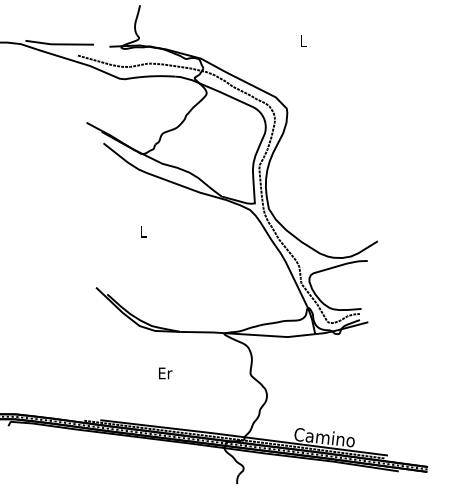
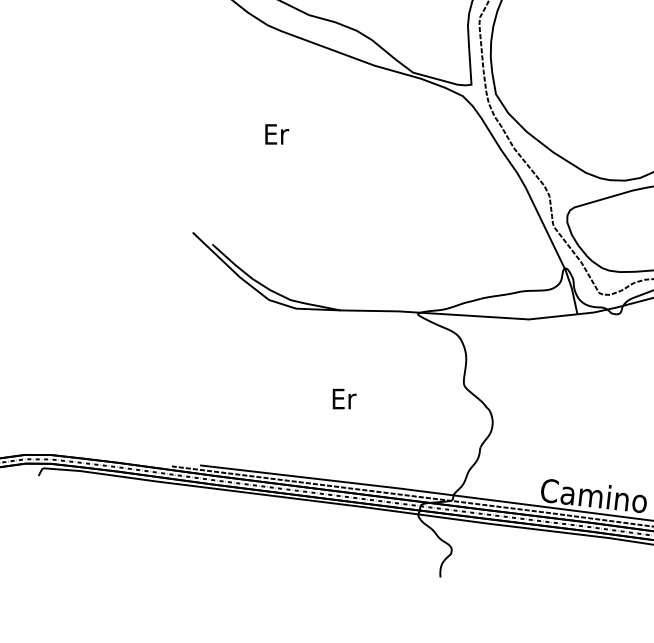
text: (143, 231) -> (275, 134), L -> Er
text: (165, 373) -> (344, 399), moved

